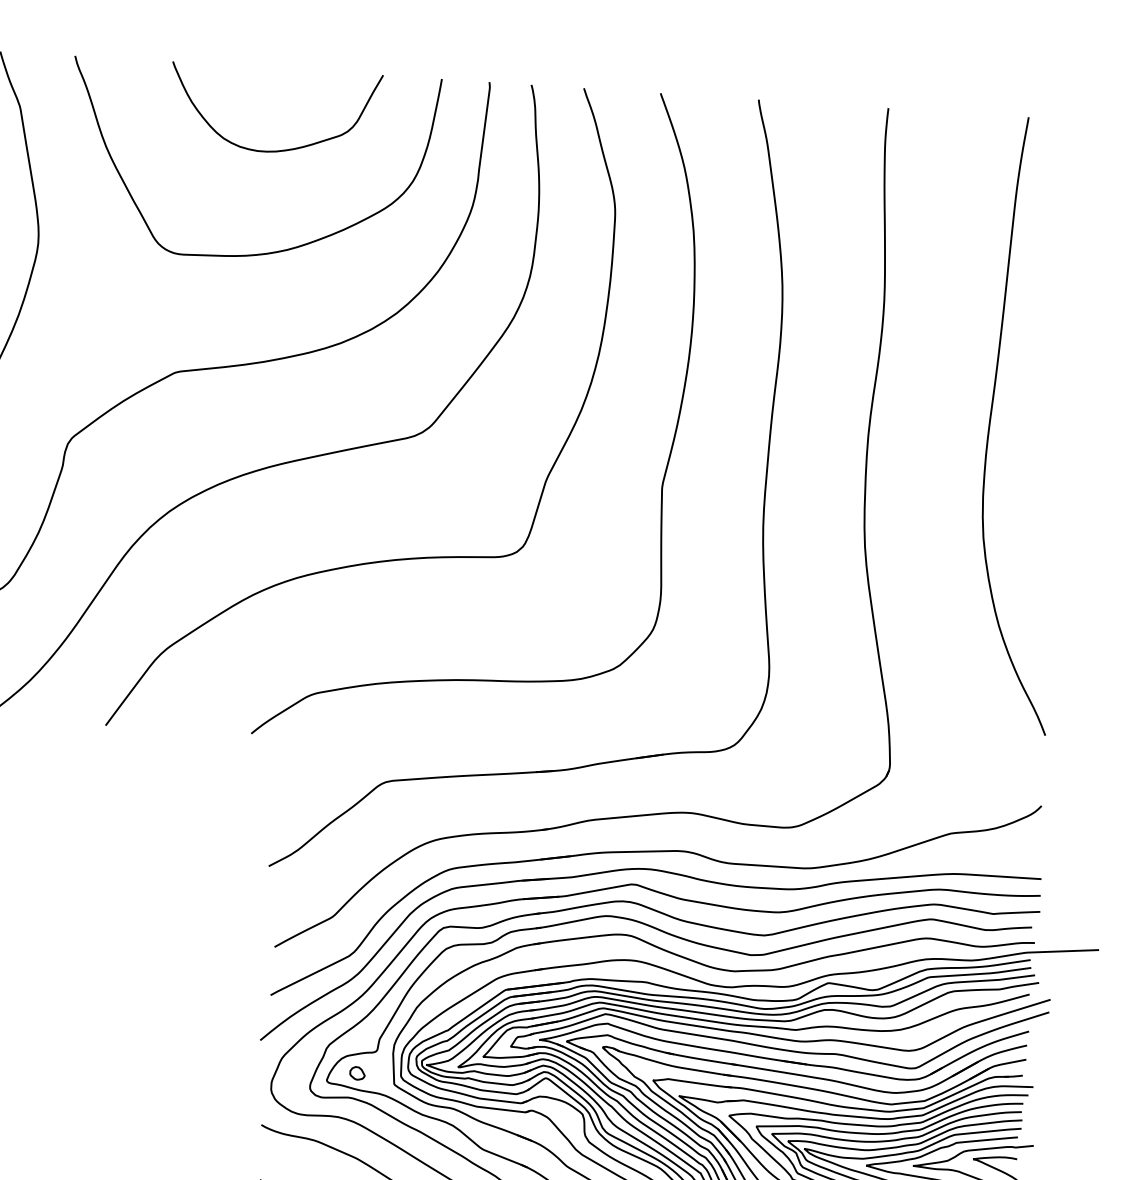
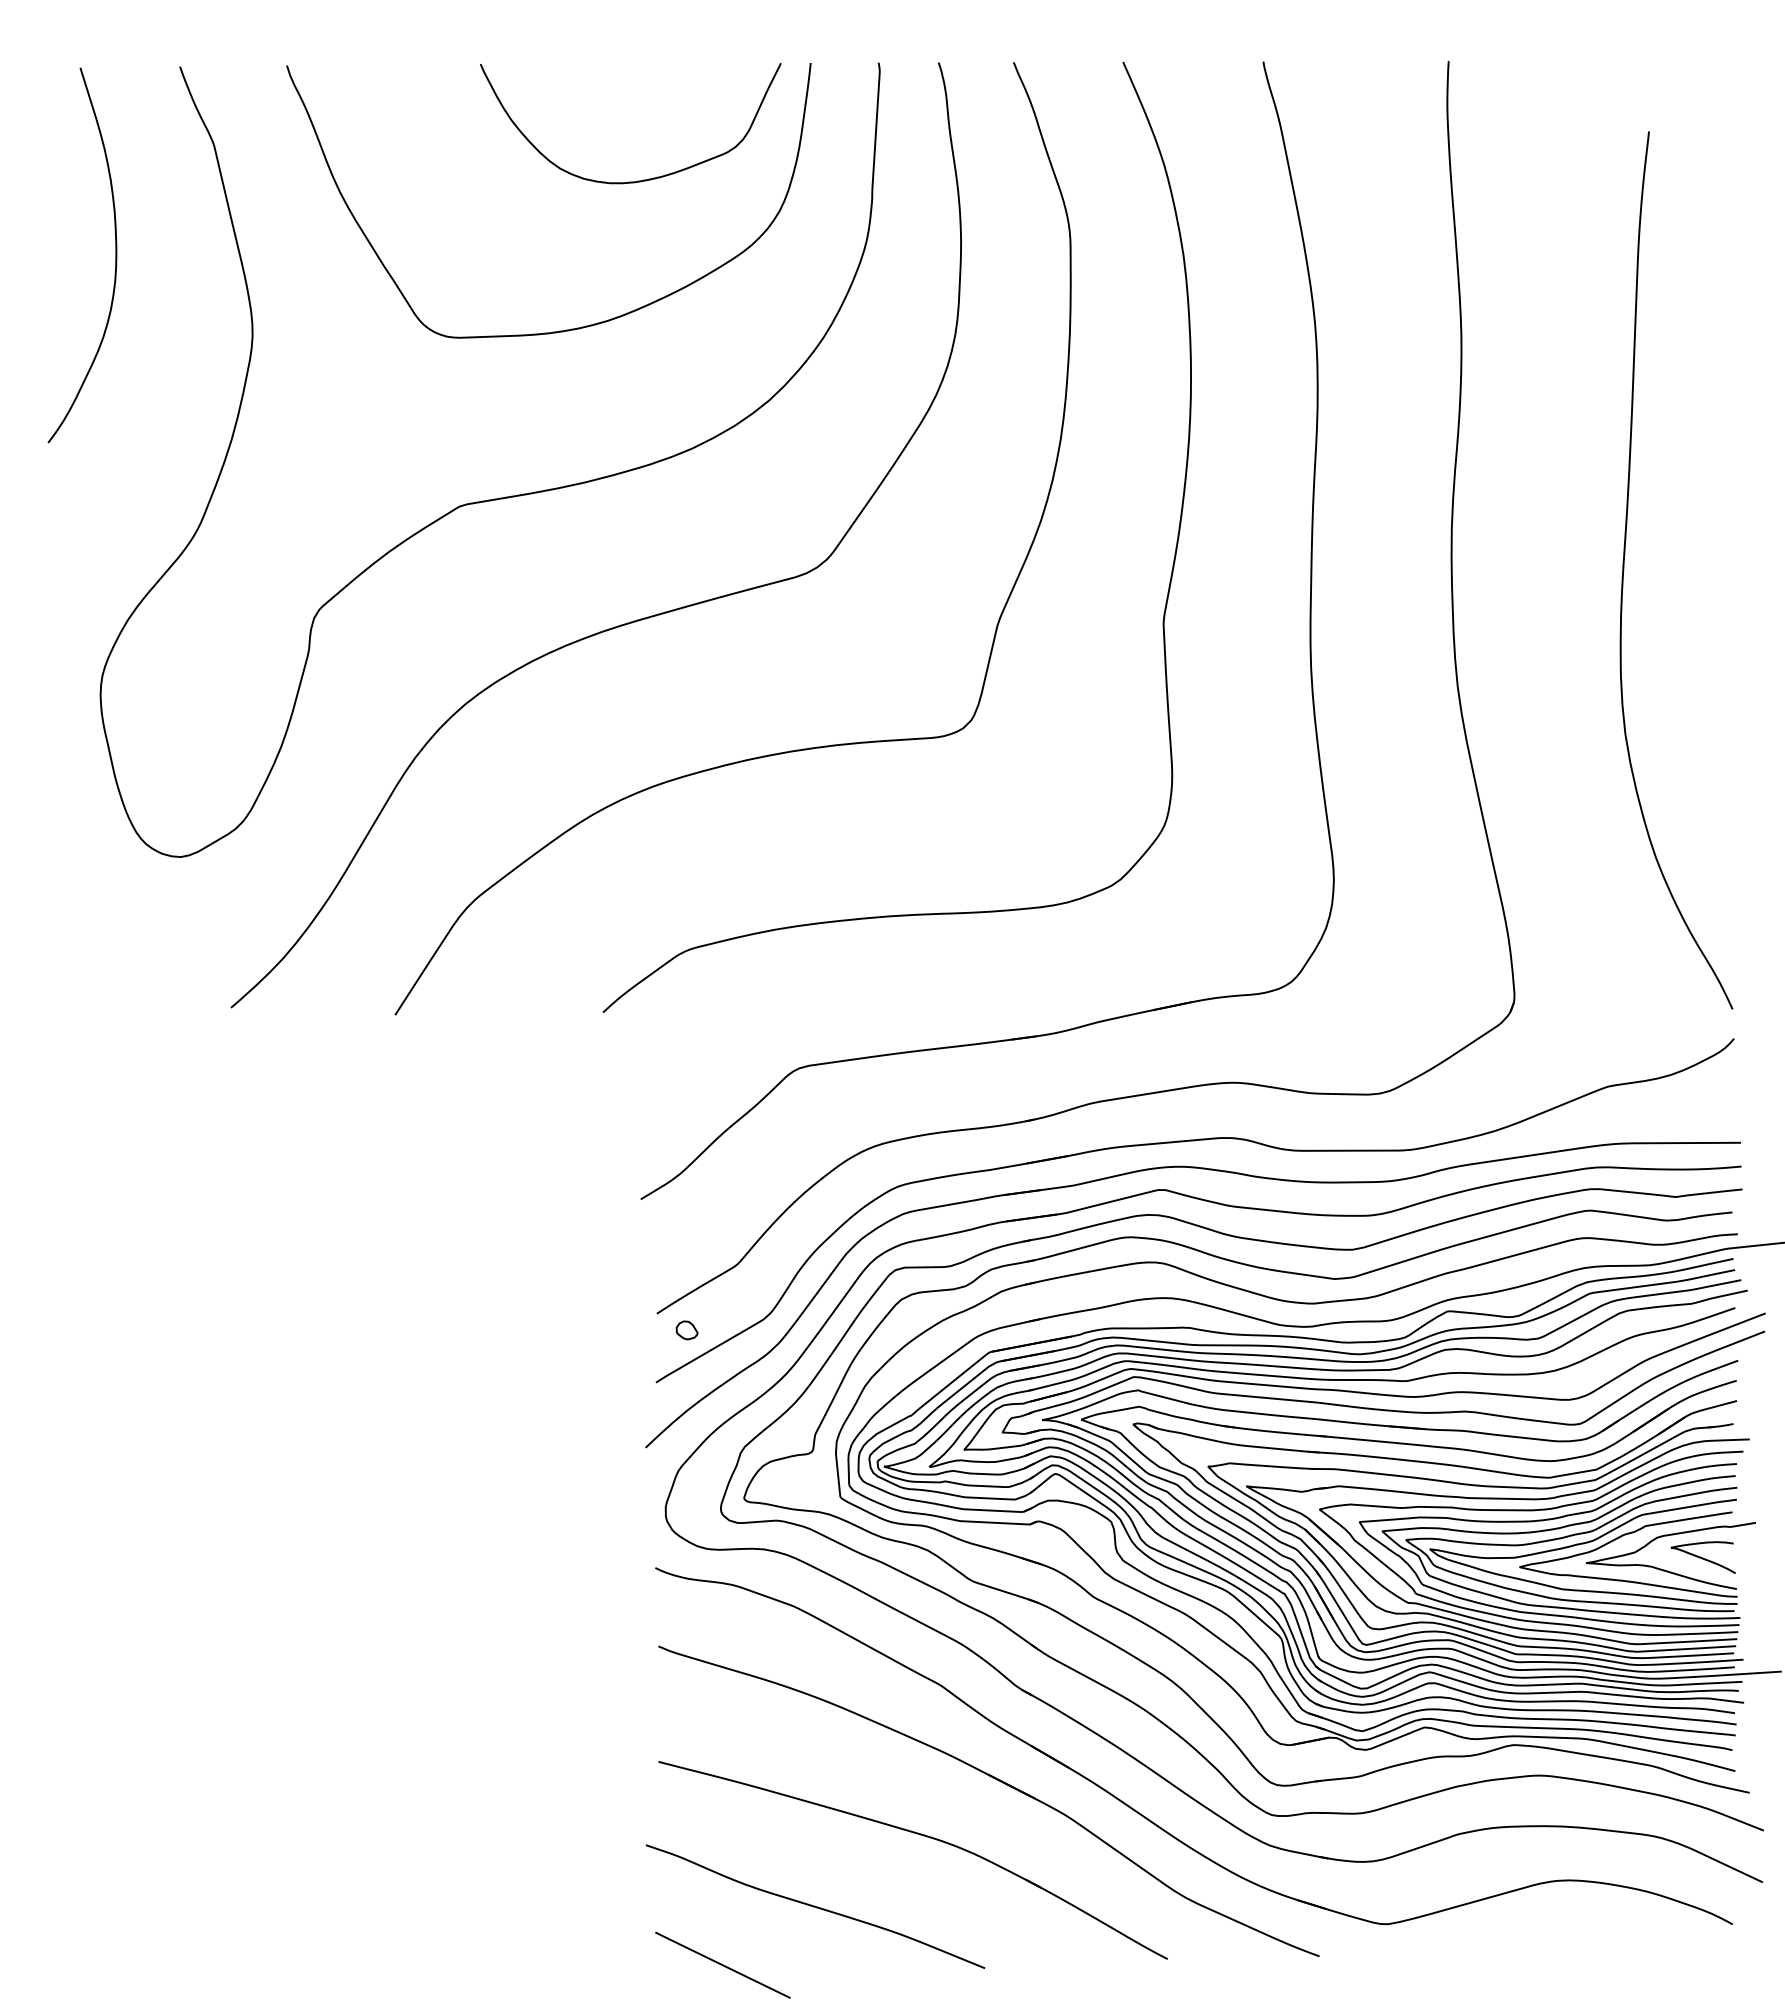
curve: (281, 150) -> (643, 179), moved
curve: (990, 423) -> (1624, 570), moved
part: (357, 1073) -> (686, 1330), moved

